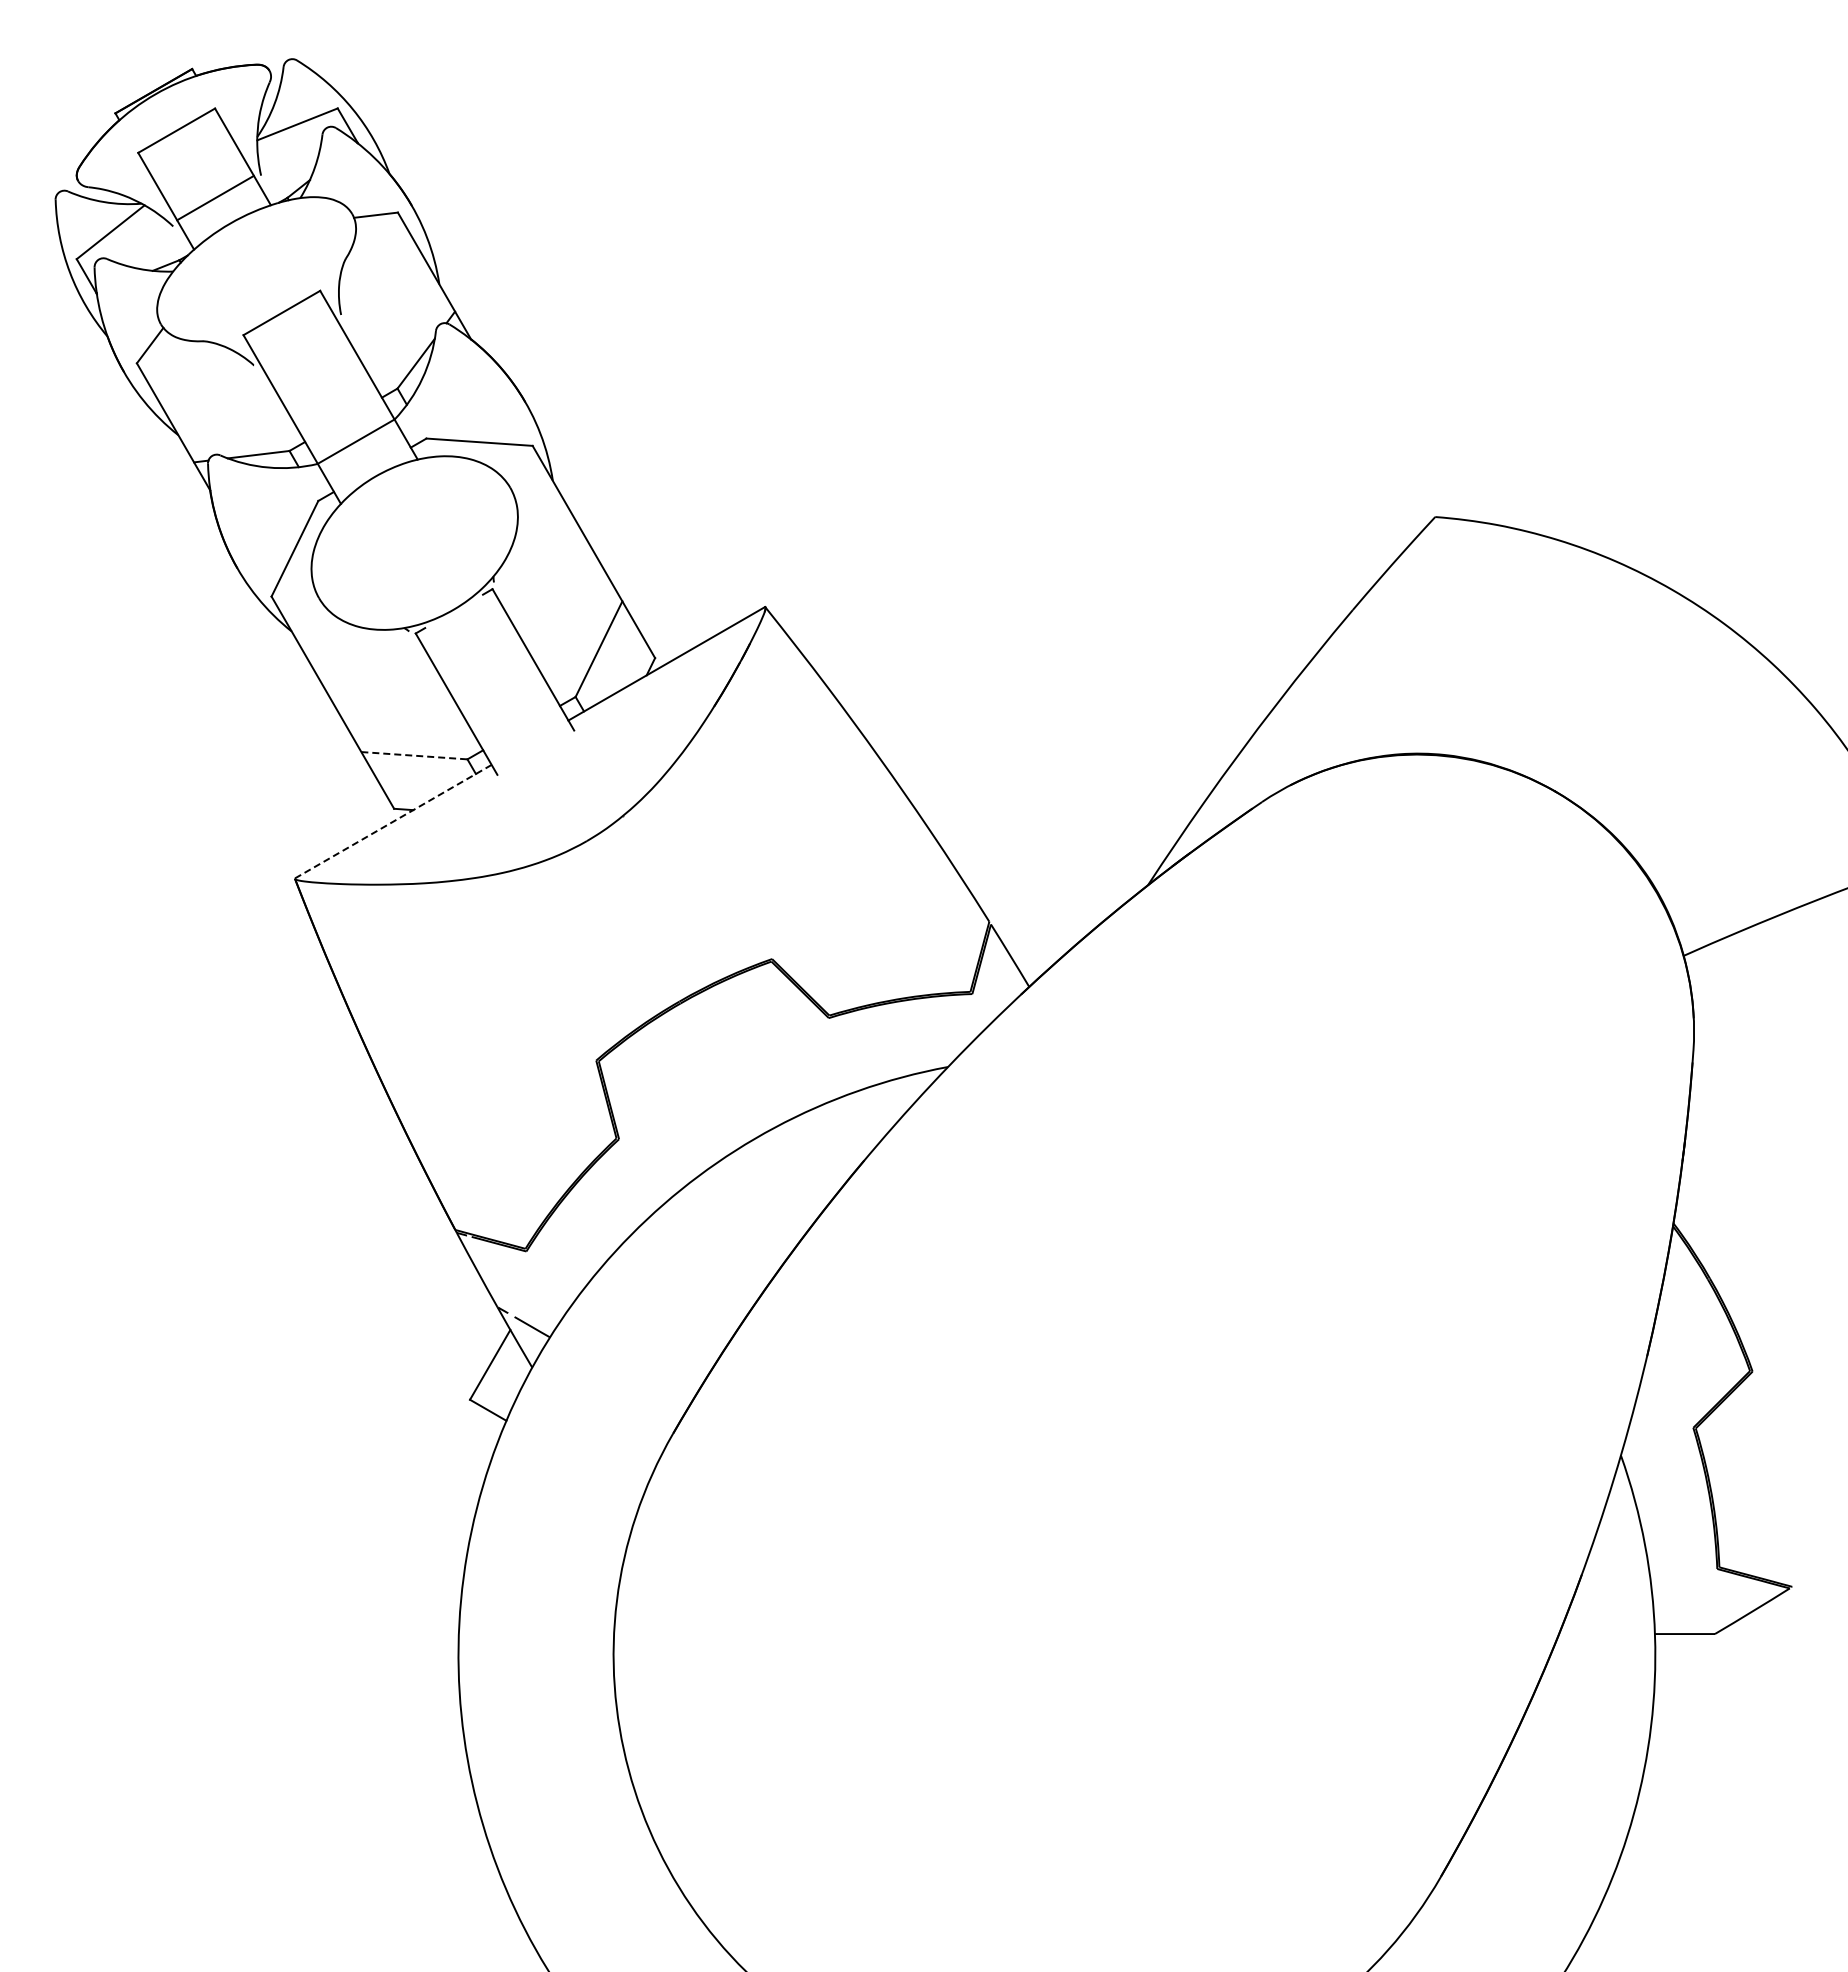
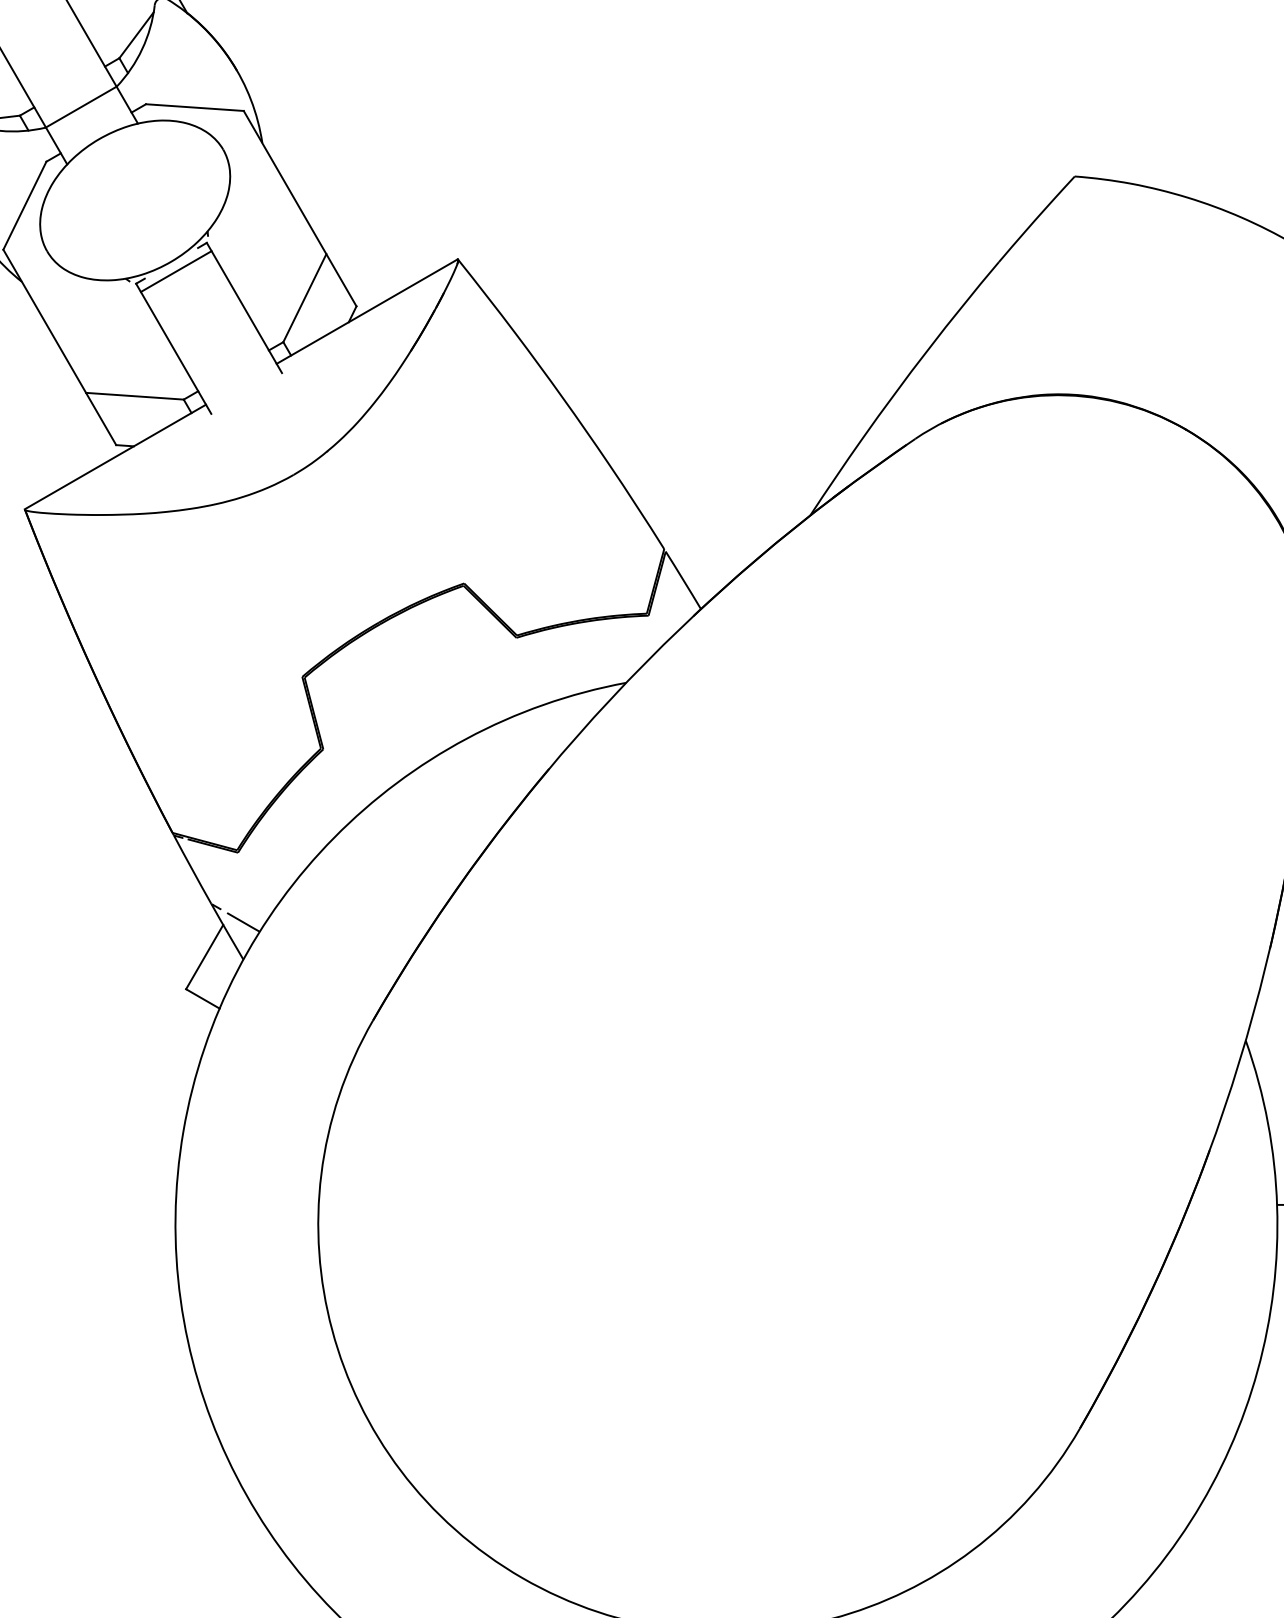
line: (458, 620) -> (175, 271), added
line: (414, 755) -> (134, 396), dashed -> solid
line: (393, 821) -> (115, 456), dashed -> solid

